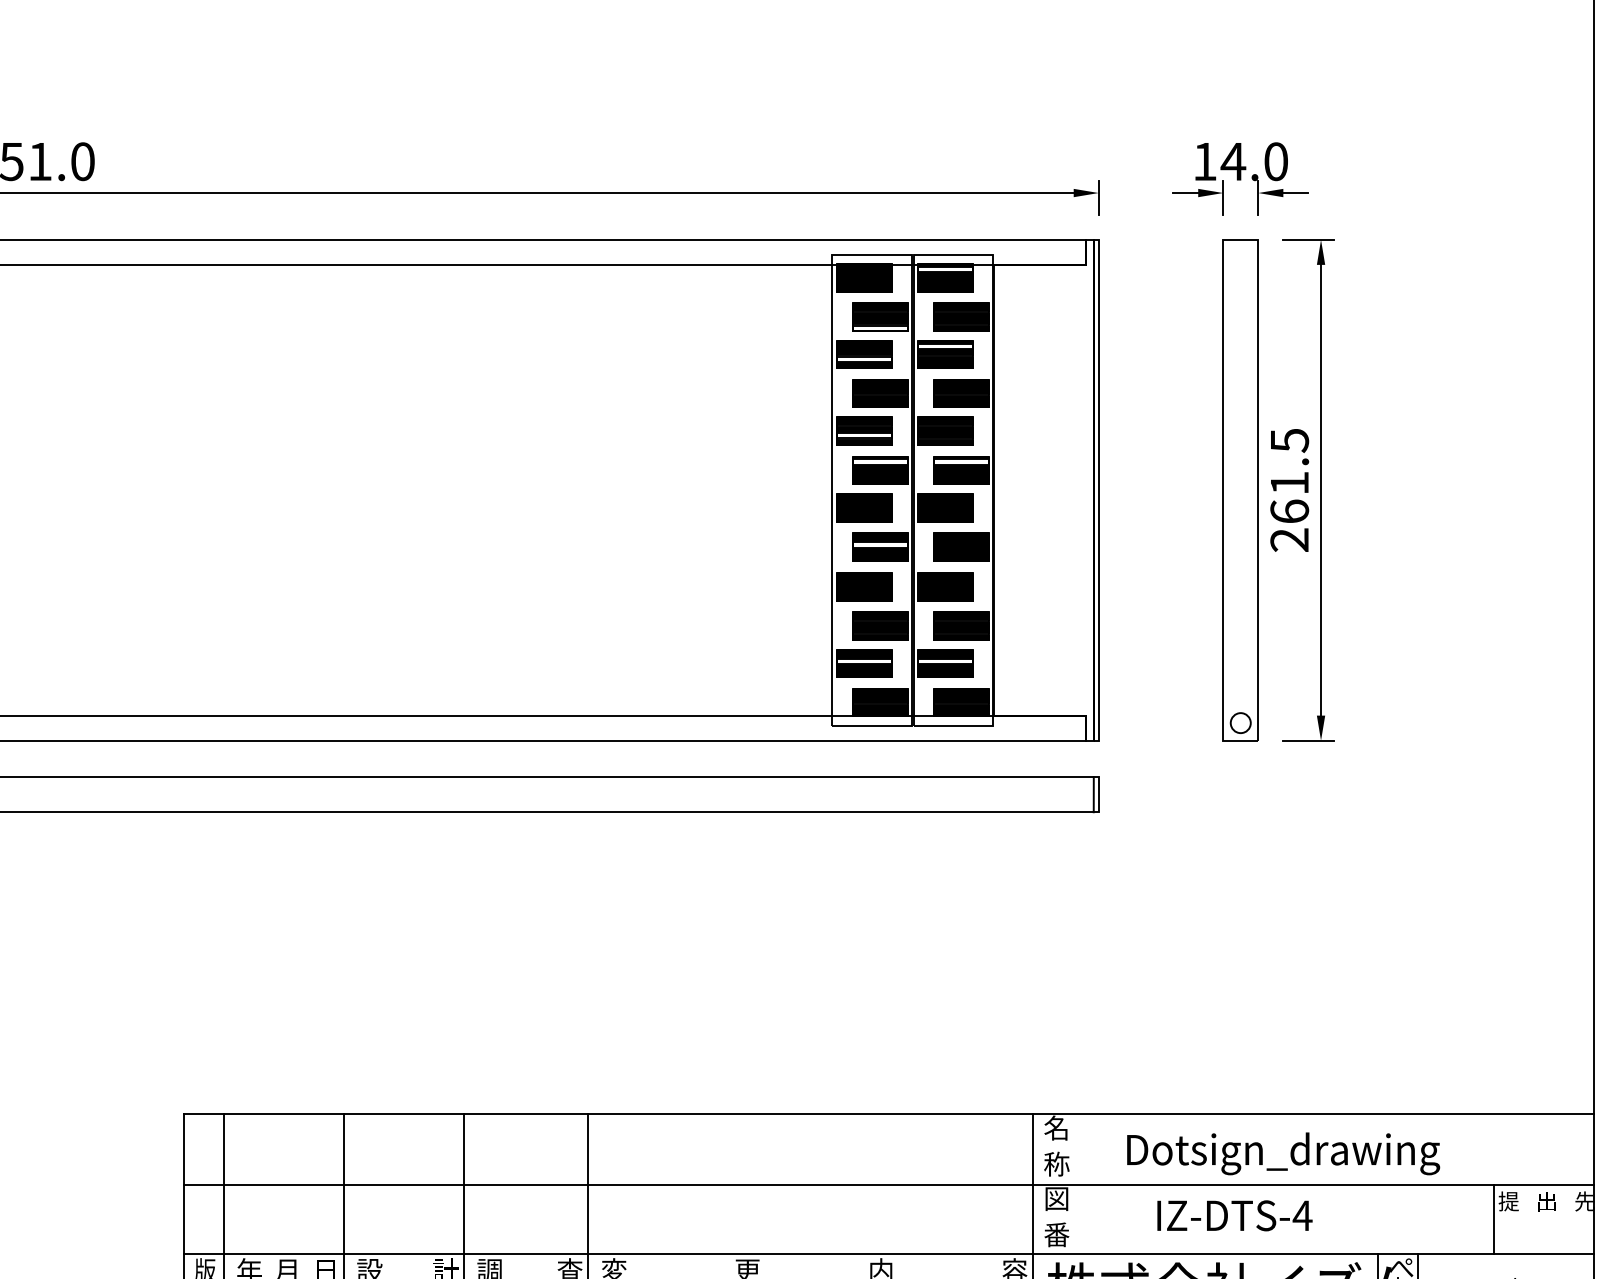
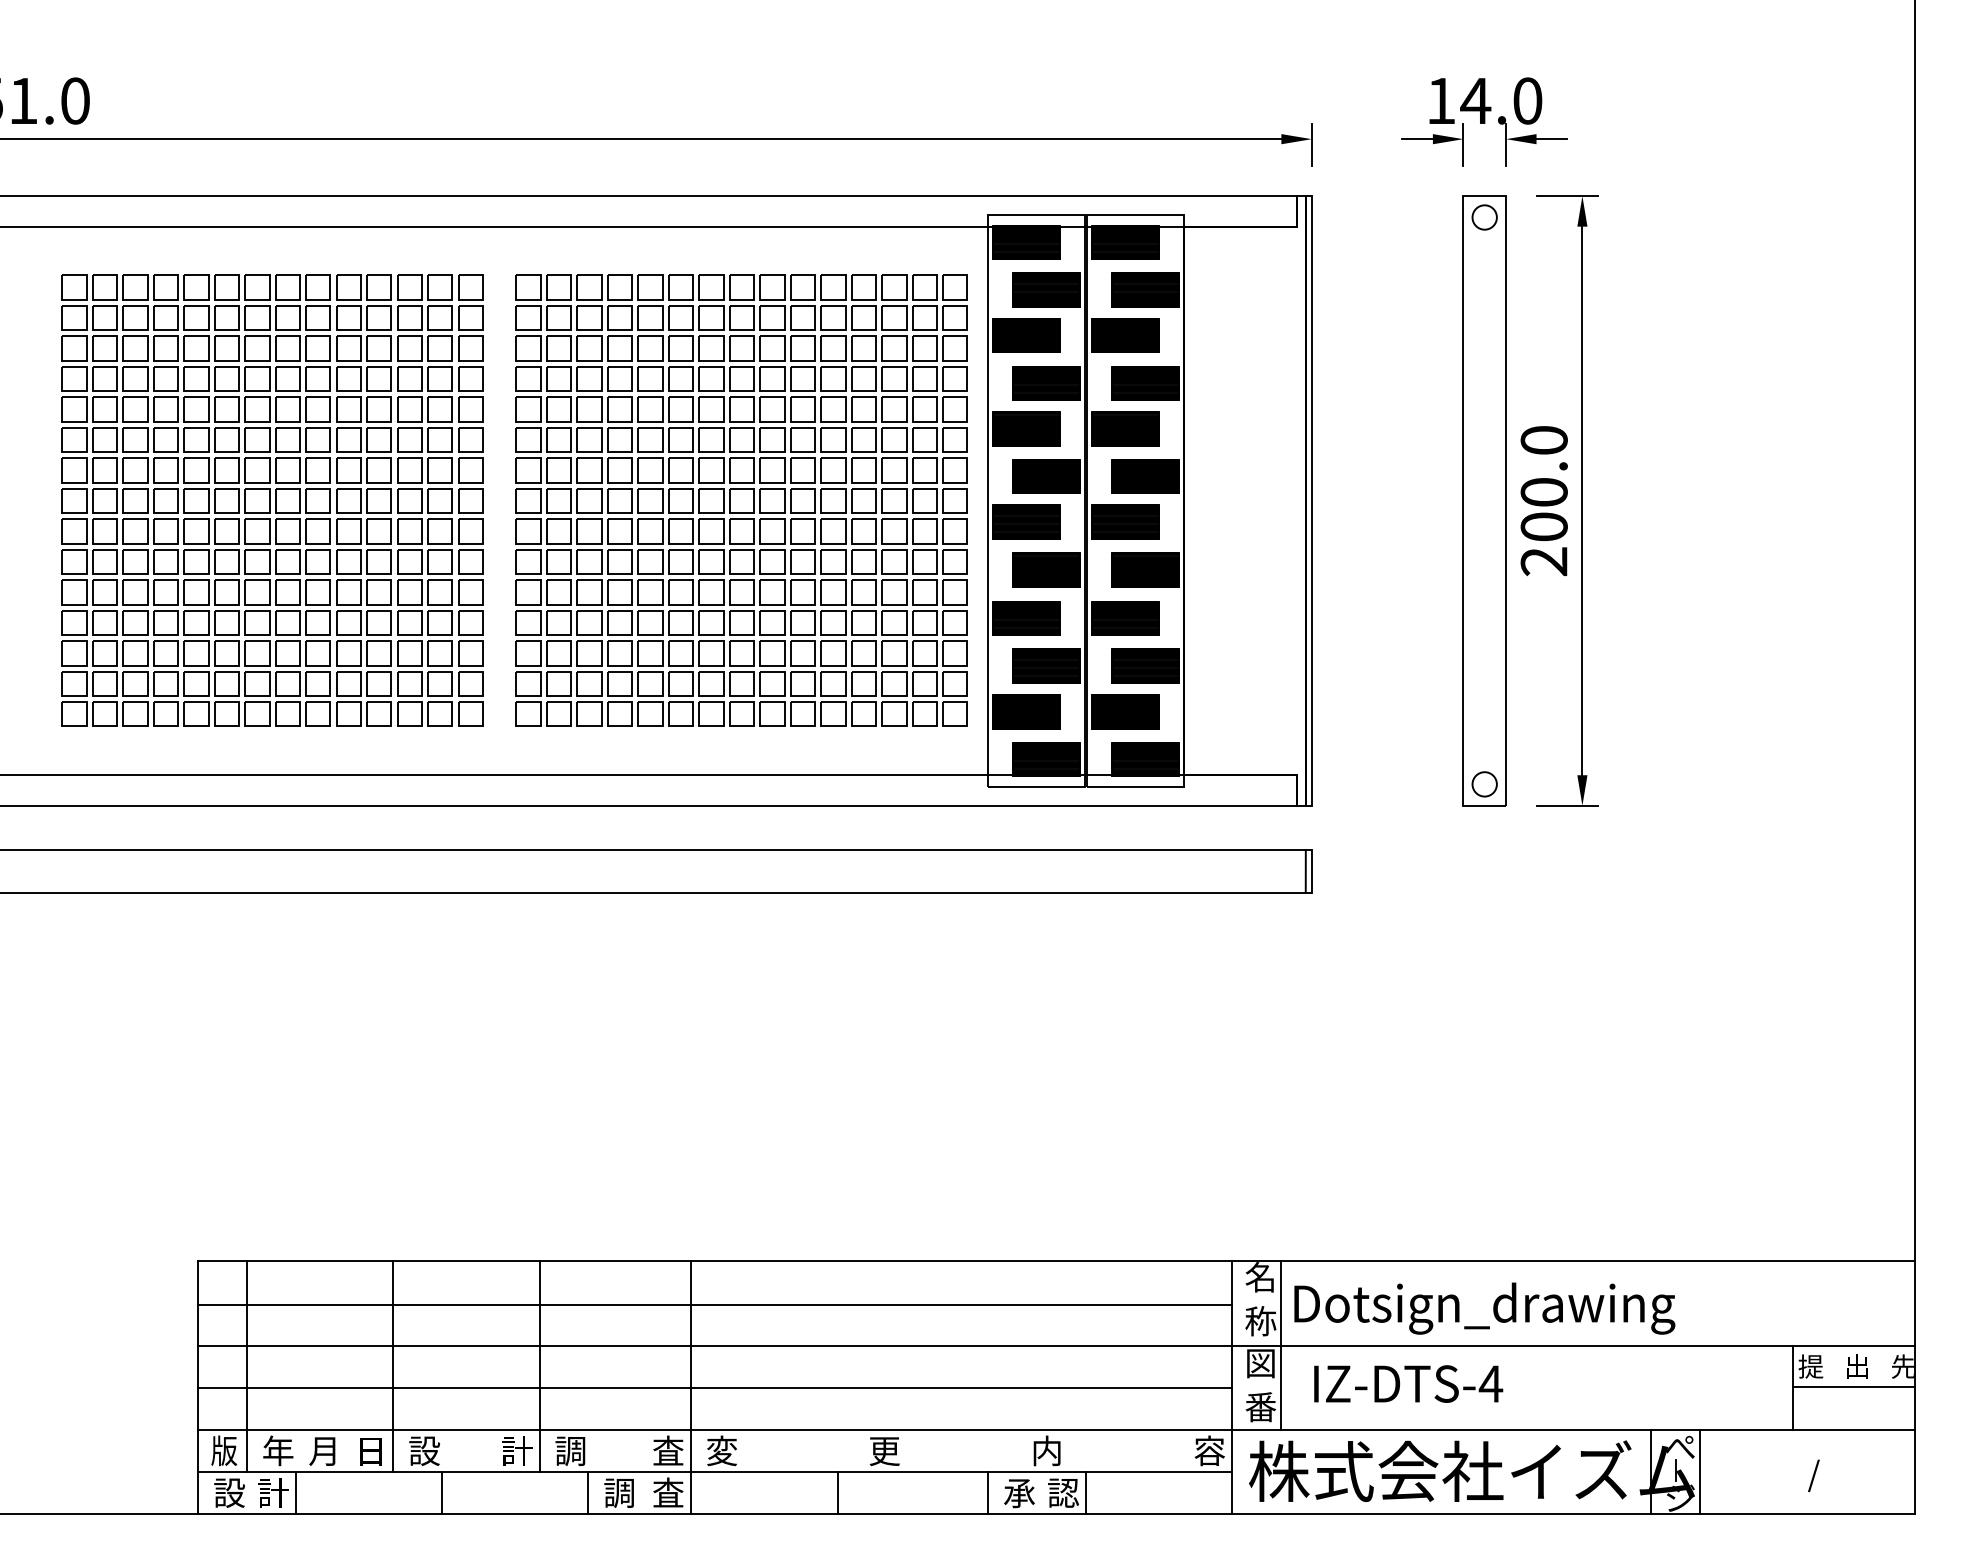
circle: (1240, 257) -> (1484, 217), added
fill: (945, 269) -> (1125, 232), added
fill: (879, 328) -> (1045, 303), added
fill: (945, 346) -> (1125, 325), added
fill: (864, 359) -> (1026, 341), added
fill: (864, 435) -> (1026, 434), added
fill: (879, 461) -> (1045, 466), added
fill: (961, 461) -> (1144, 466), added
text: (1289, 475) -> (1543, 483), 261.5 -> 200.0
part: (244, 489) -> (272, 500), added
part: (630, 489) -> (741, 500), added
fill: (879, 544) -> (1045, 567), added
fill: (864, 661) -> (1026, 709), added
fill: (945, 661) -> (1125, 709), added
line: (608, 1150) -> (715, 1304), added
text: (1283, 1153) -> (1484, 1308), moved
line: (1072, 1184) -> (1280, 1345), added
text: (1234, 1215) -> (1408, 1383), moved
line: (1543, 1218) -> (1853, 1387), added
line: (608, 1219) -> (715, 1388), added

